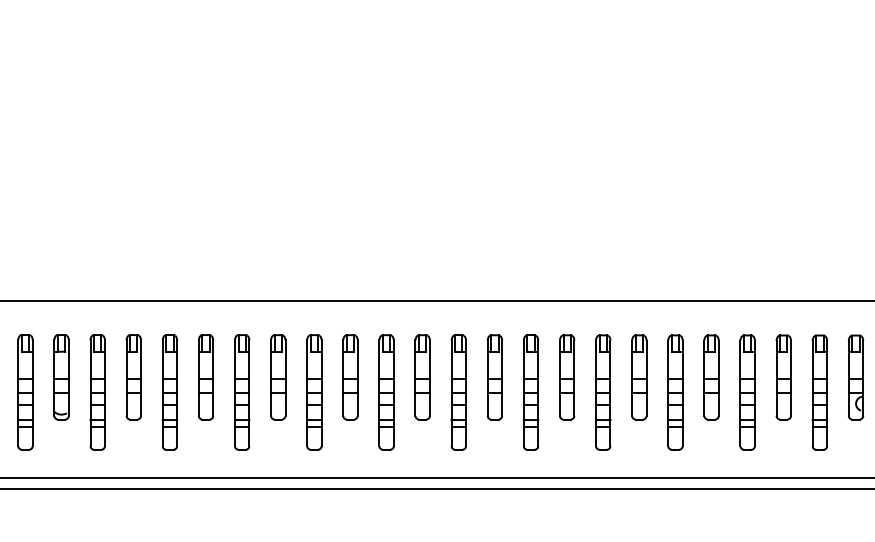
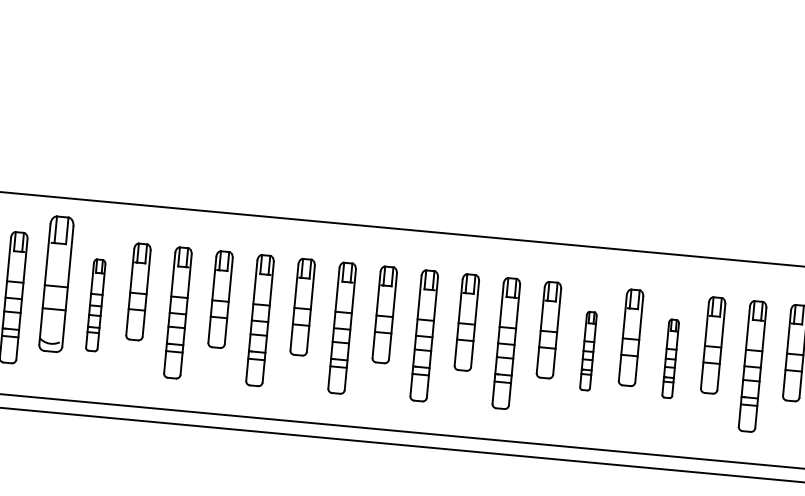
part: (61, 377) -> (56, 284), size x1.4
part: (97, 392) -> (95, 305), size x0.7
part: (530, 392) -> (587, 351), size x0.6
part: (603, 392) -> (670, 358), size x0.6

